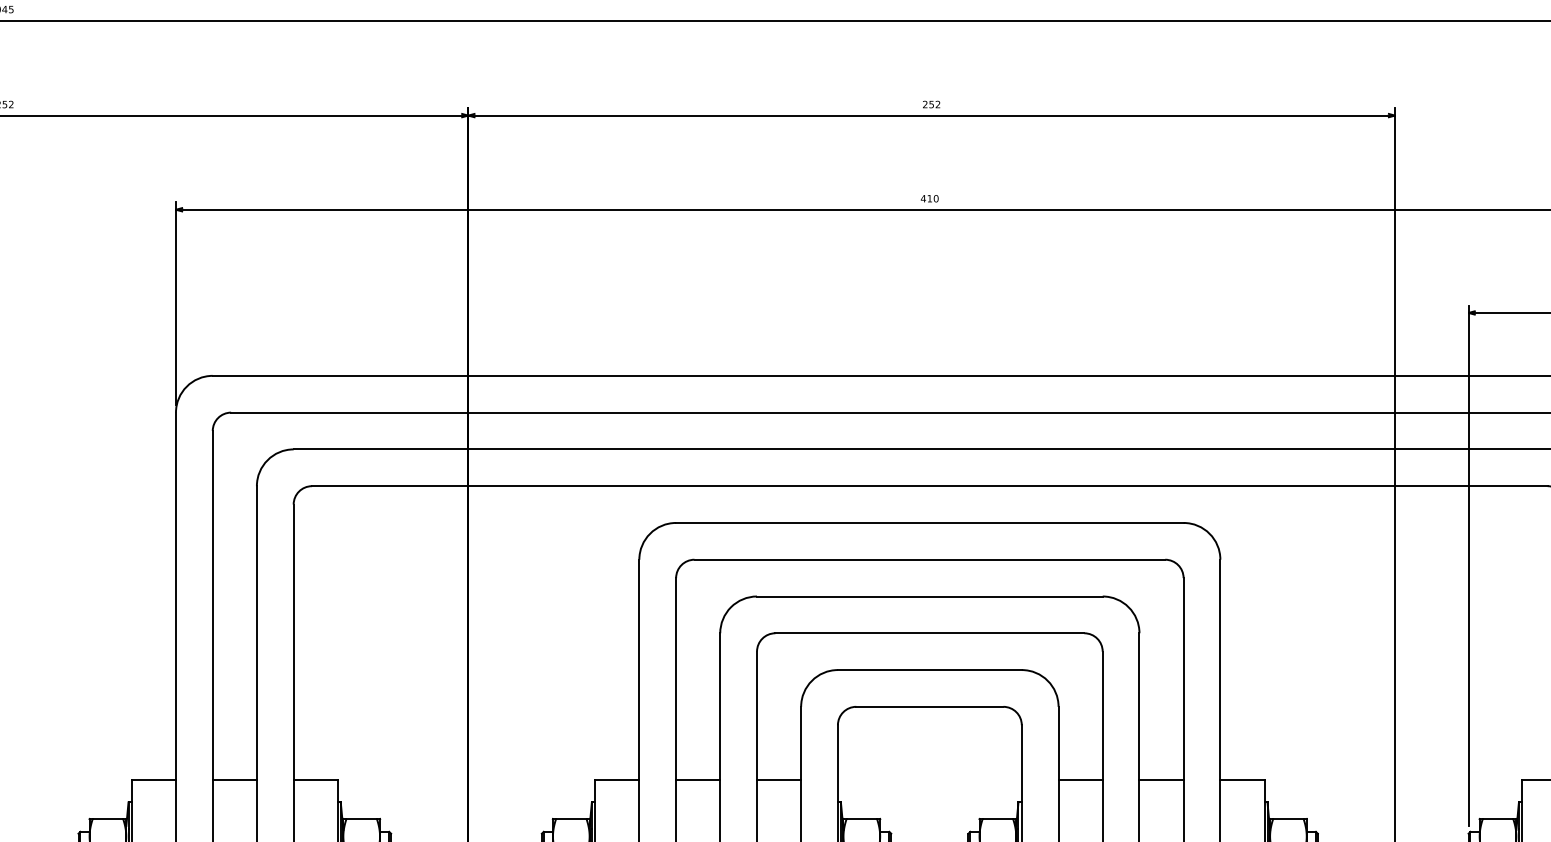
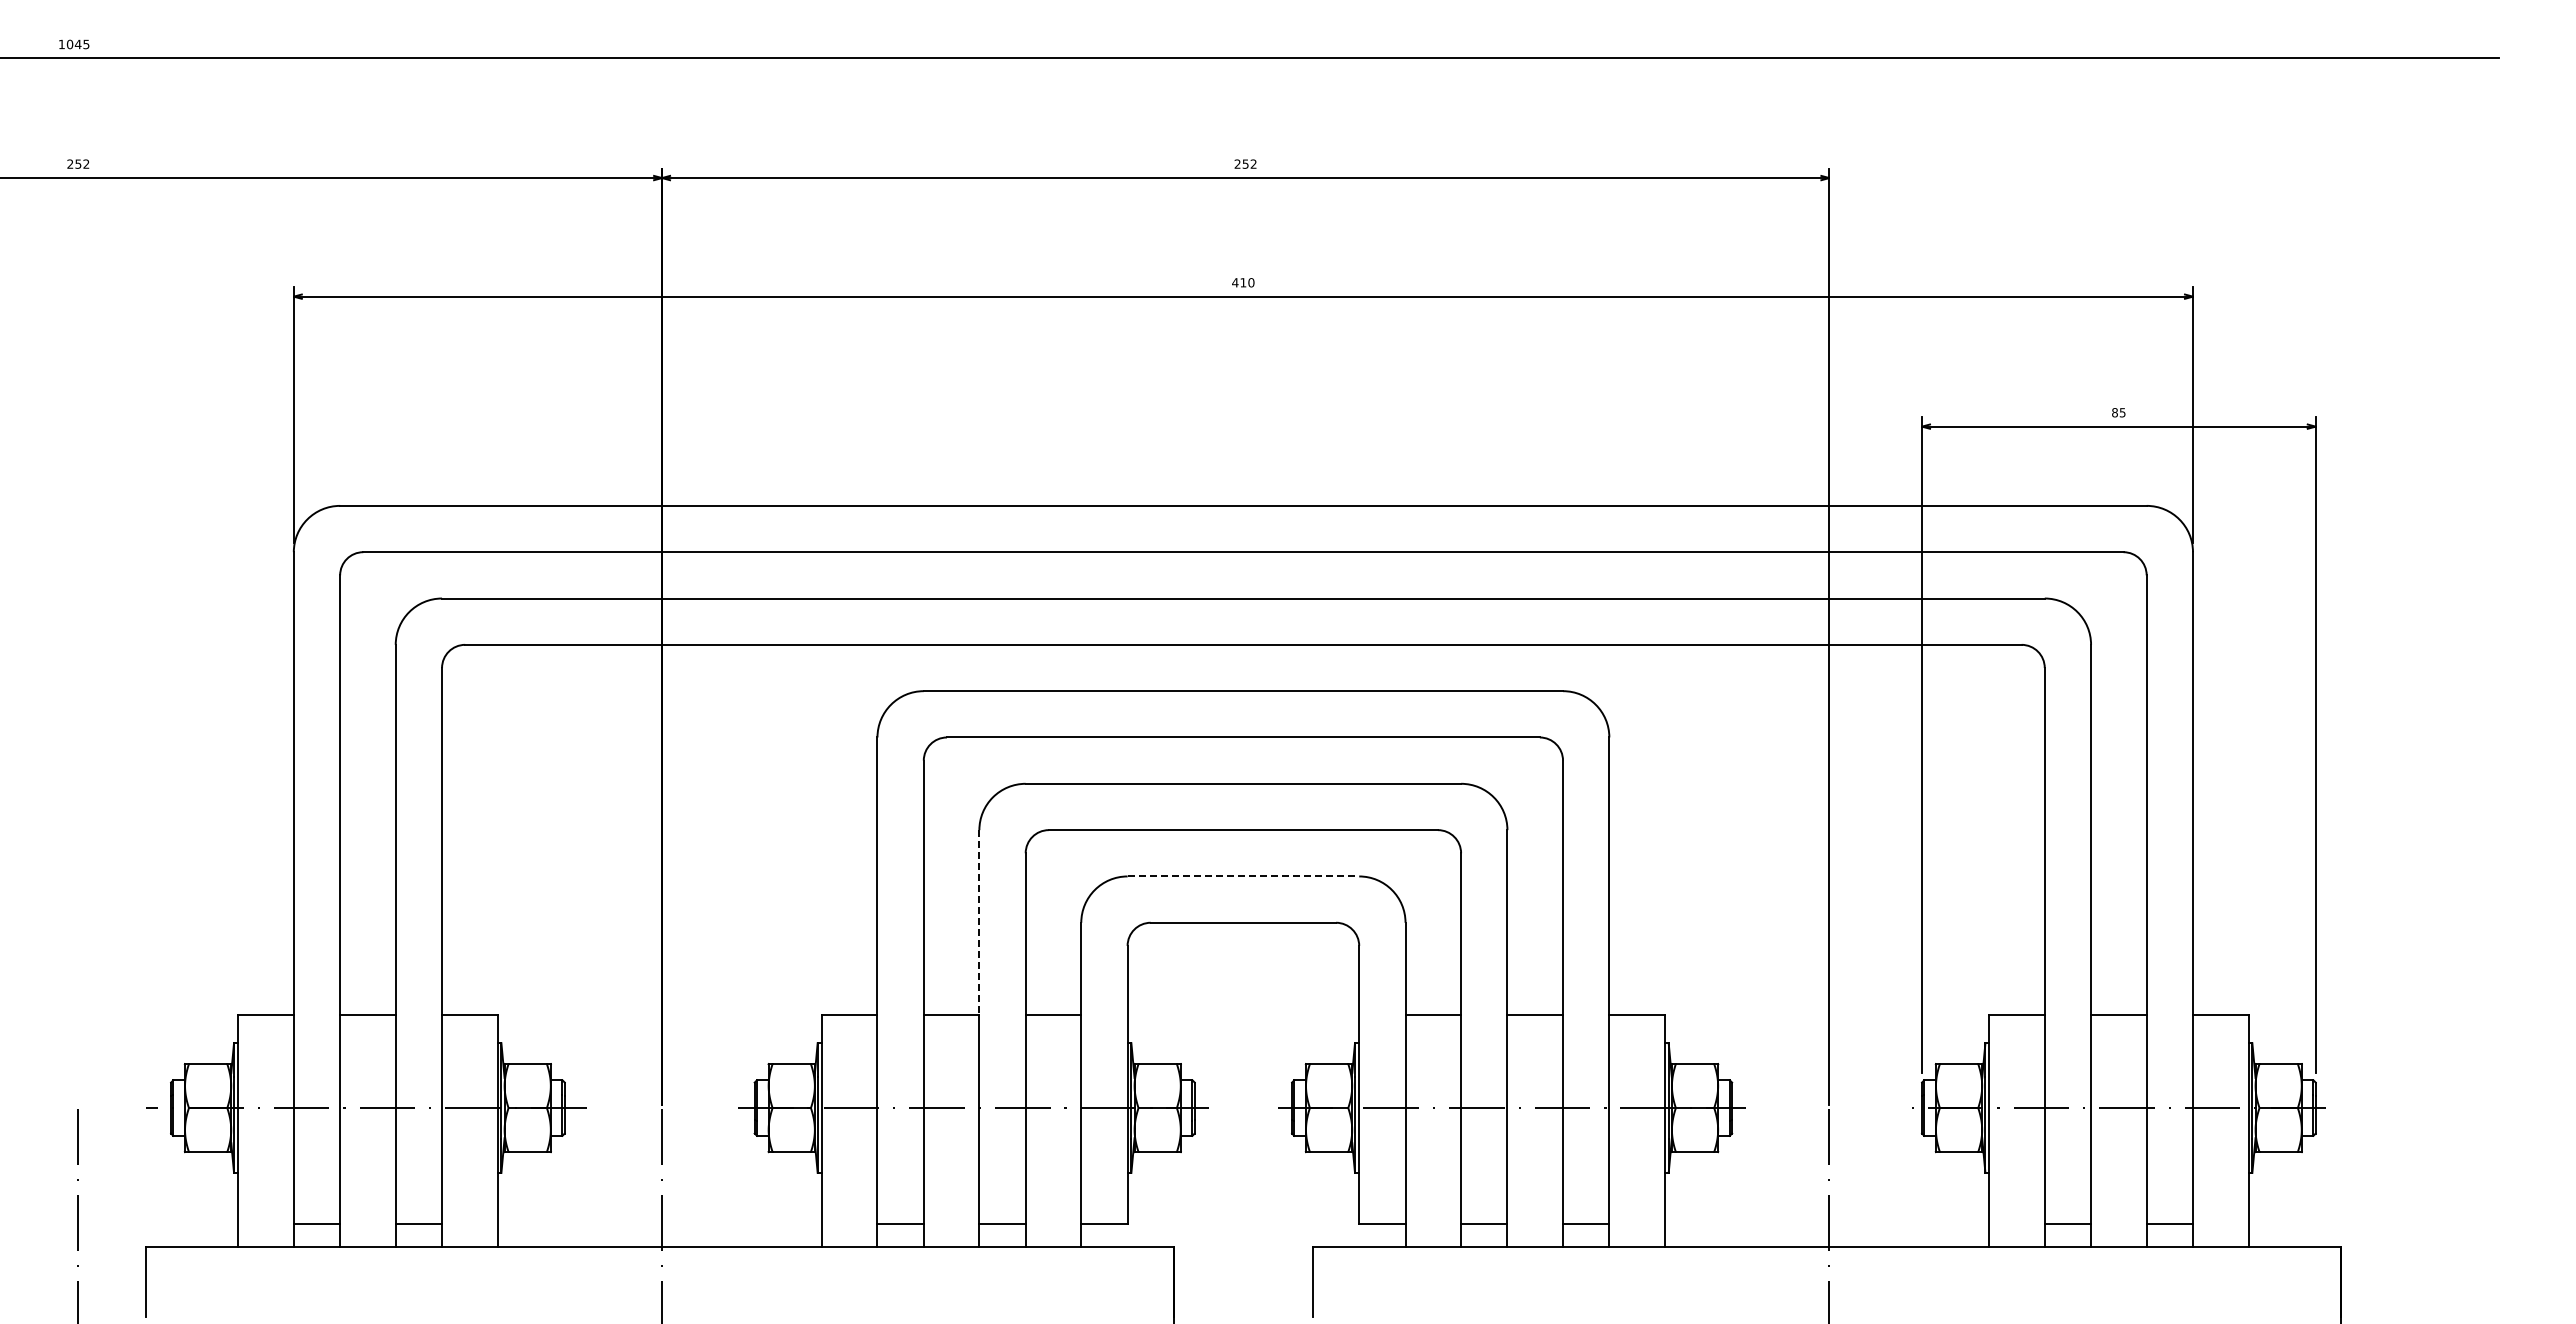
line: (929, 670) -> (1243, 876), solid -> dashed
line: (720, 706) -> (979, 922), solid -> dashed

